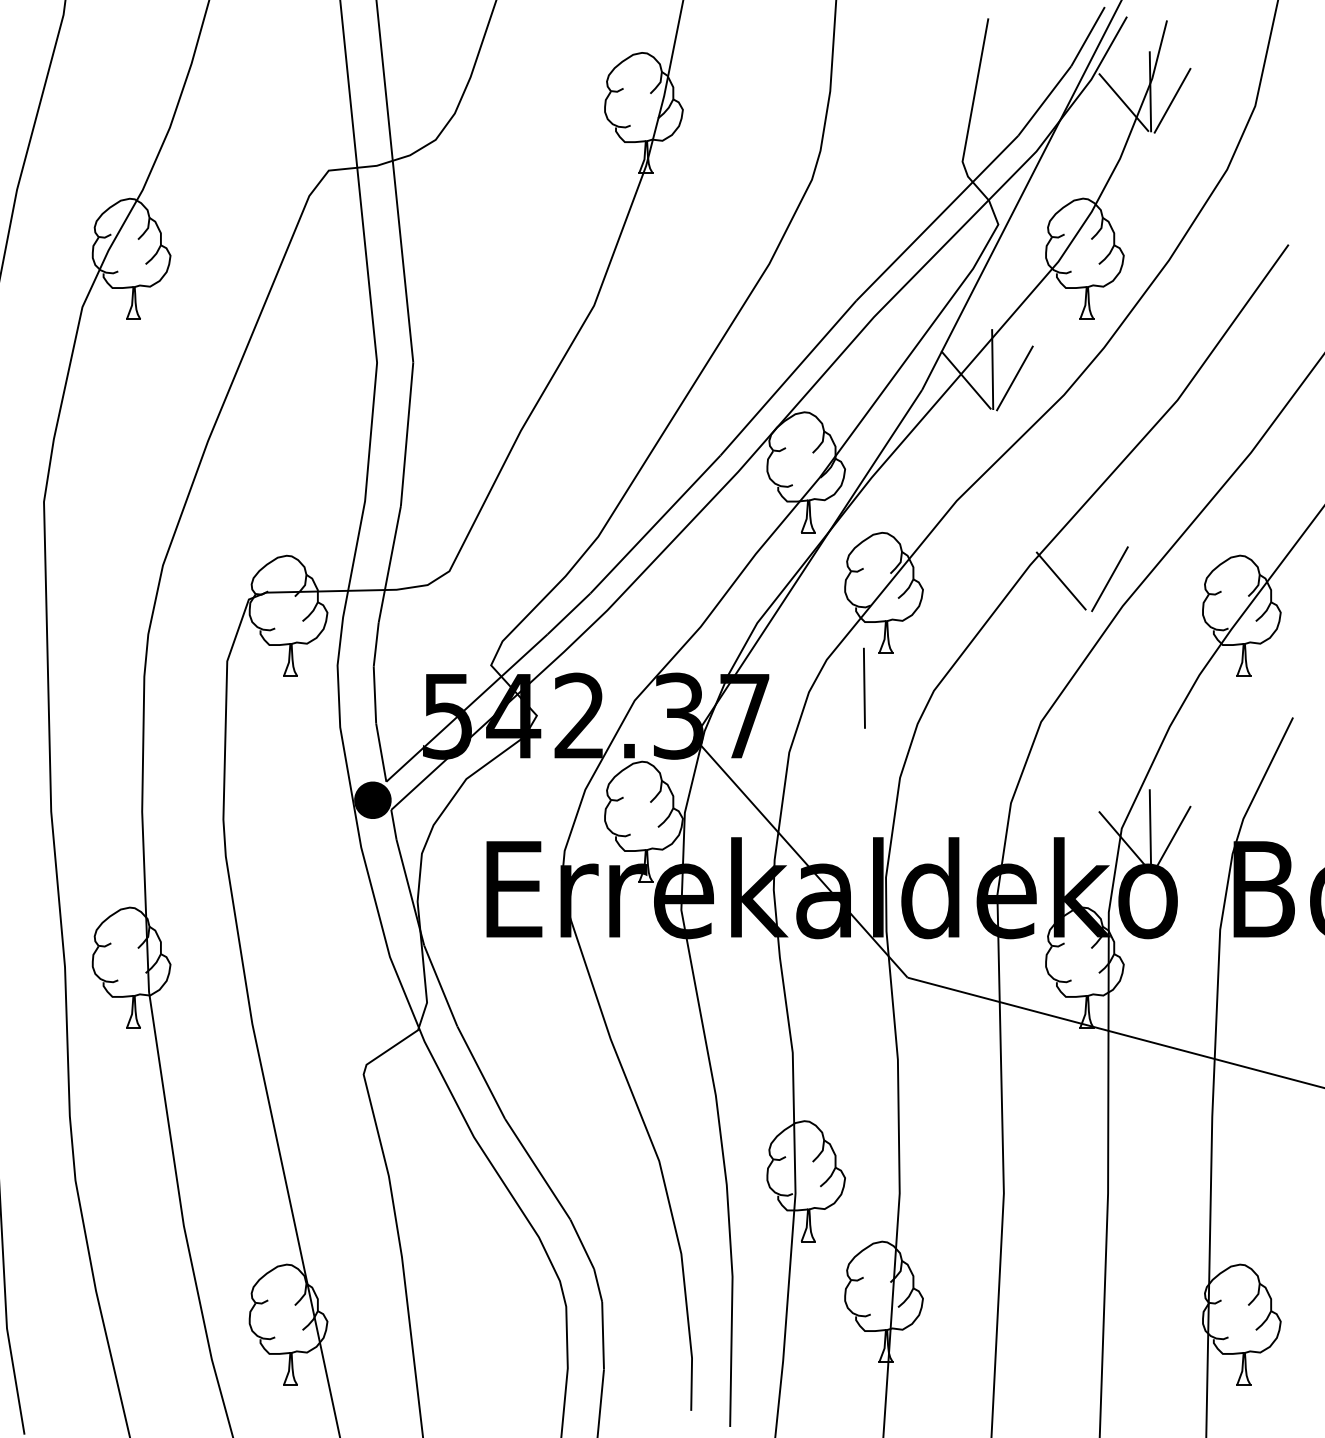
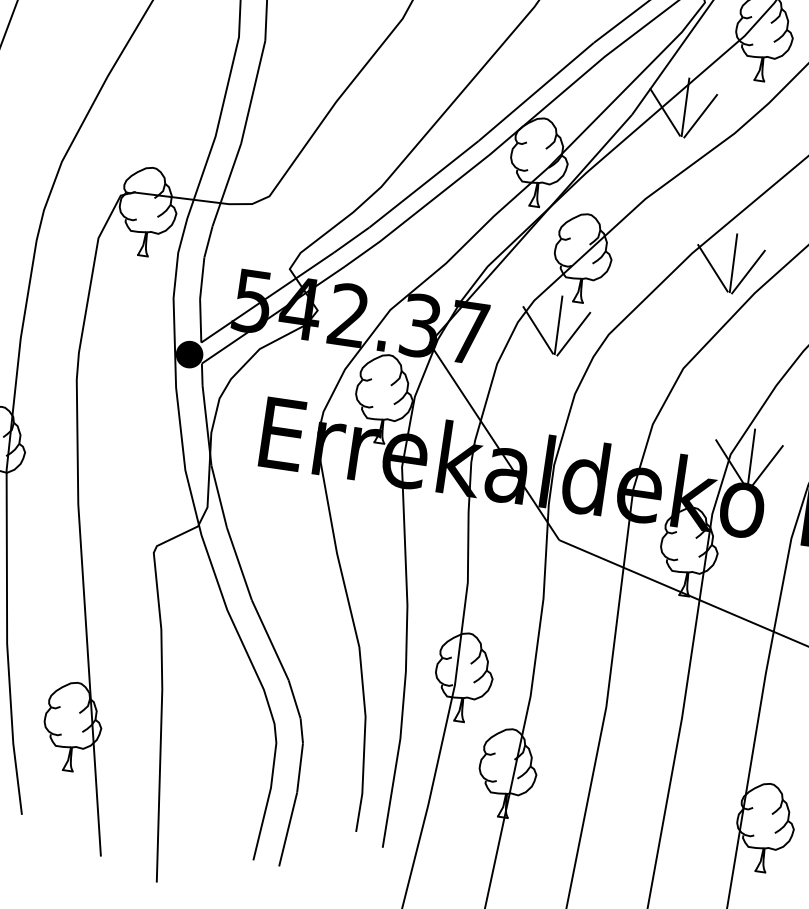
line: (1087, 569) -> (733, 262), added
line: (886, 697) -> (573, 334), added
line: (837, 698) -> (537, 329), added

